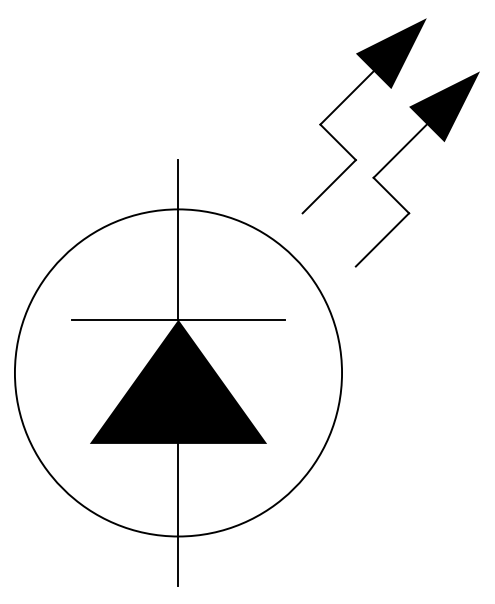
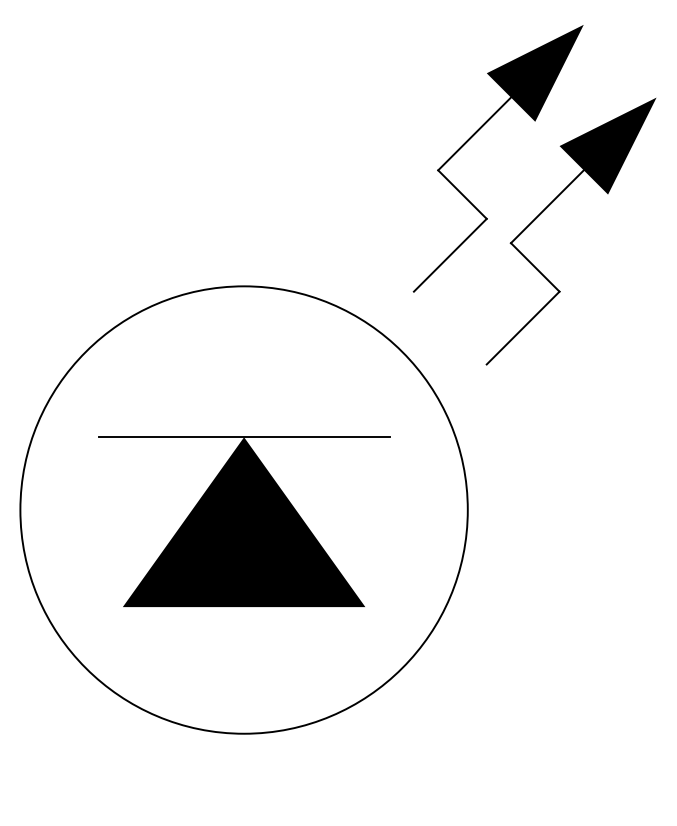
line: (178, 239) -> (244, 327), removed
line: (178, 515) -> (244, 704), removed

